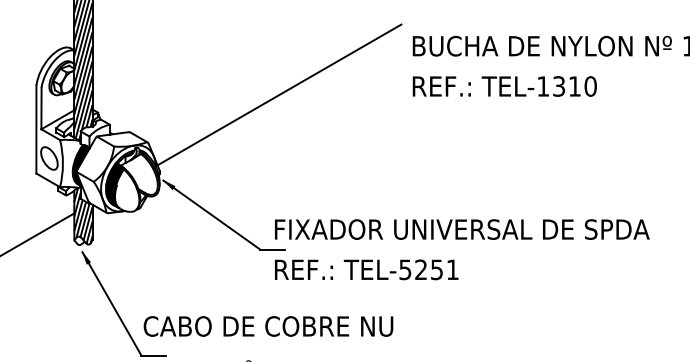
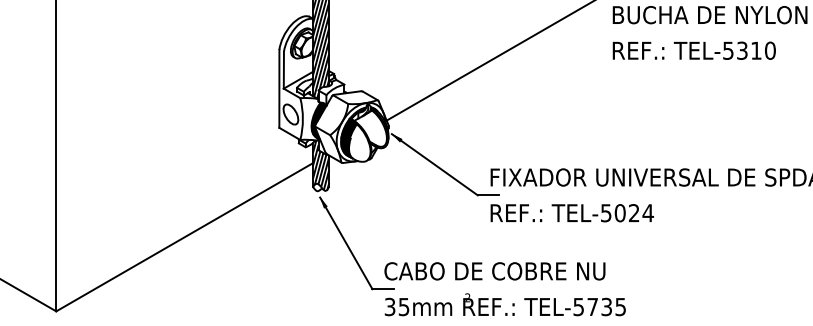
text: (543, 86) -> (728, 50), TEL-1310 -> TEL-5310
text: (436, 270) -> (633, 213), TEL-5251 -> TEL-5024
text: (267, 326) -> (494, 271), moved

